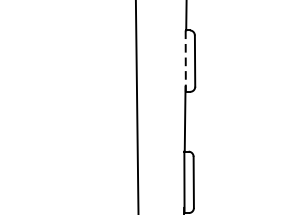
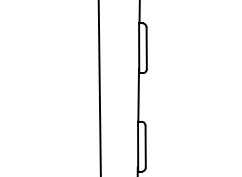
line: (186, 61) -> (139, 48), dashed -> solid

